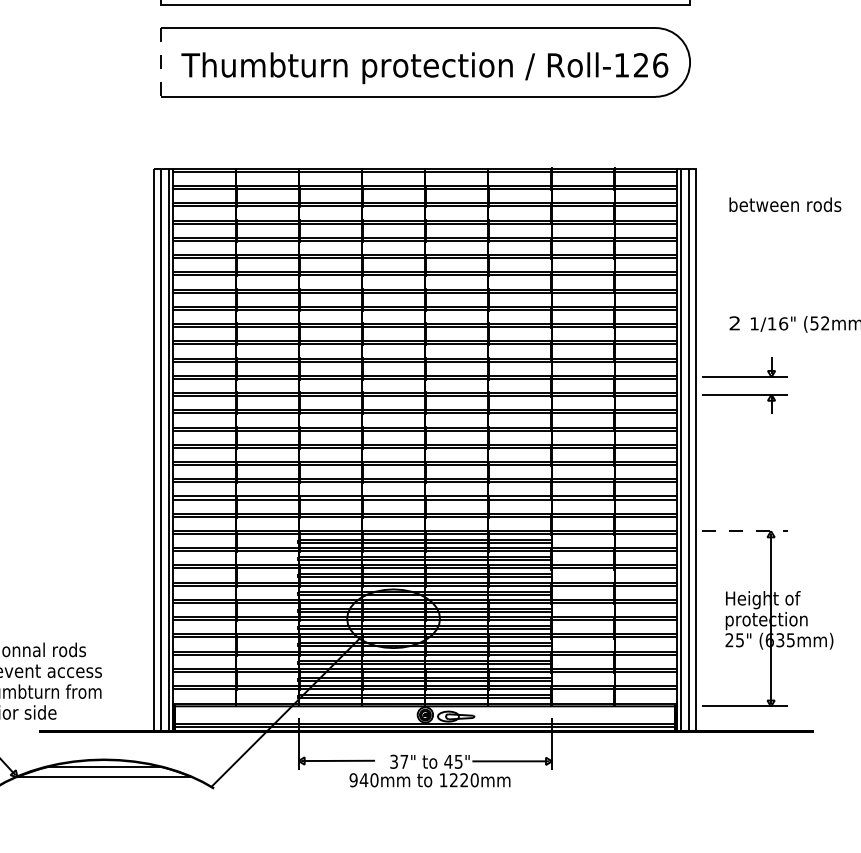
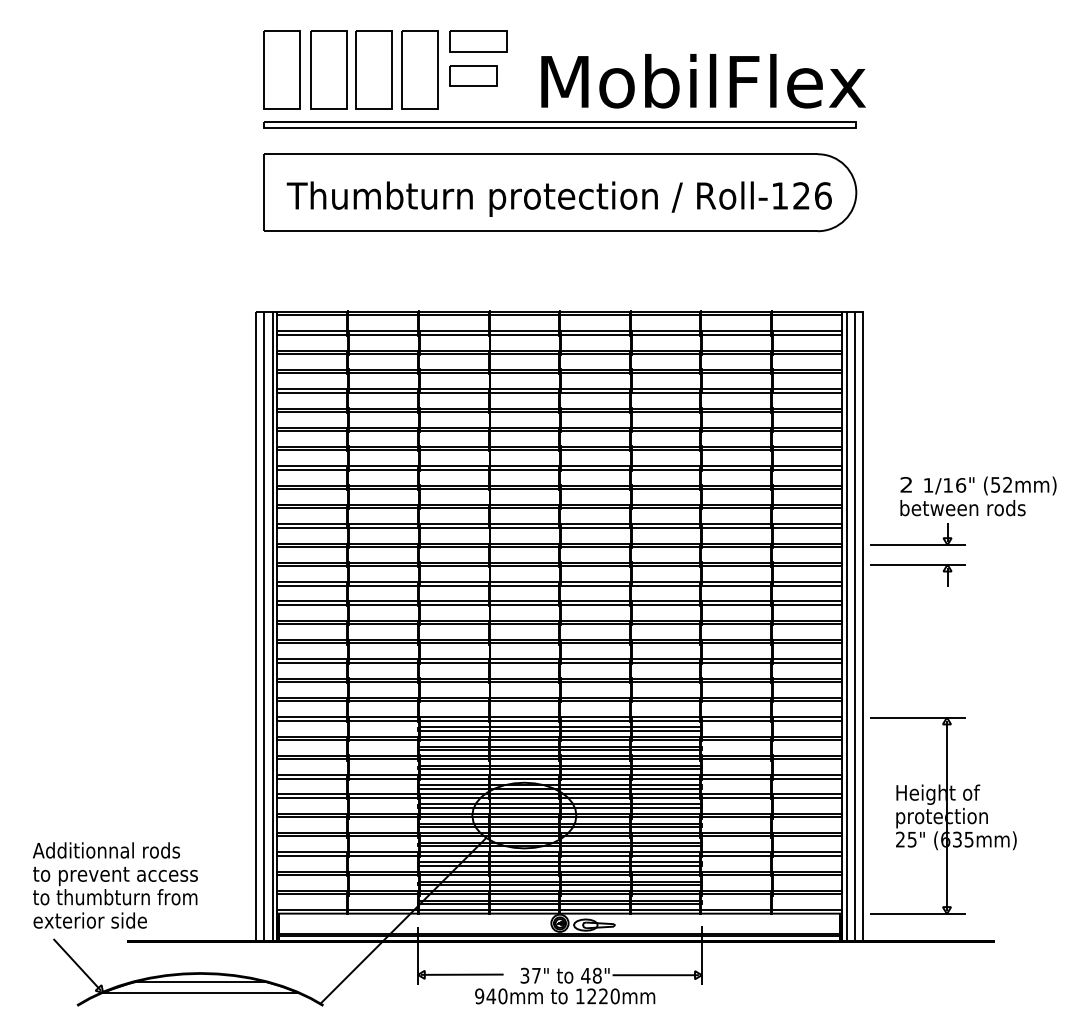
line: (160, 63) -> (263, 193), dashed -> solid
text: (784, 205) -> (962, 508), moved
line: (745, 531) -> (918, 717), dashed -> solid
text: (458, 761) -> (596, 975), 45" -> 48"

